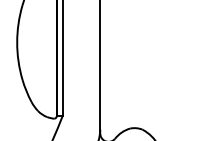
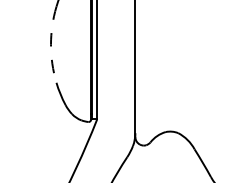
arc: (17, 42) -> (51, 44), solid -> dashed

